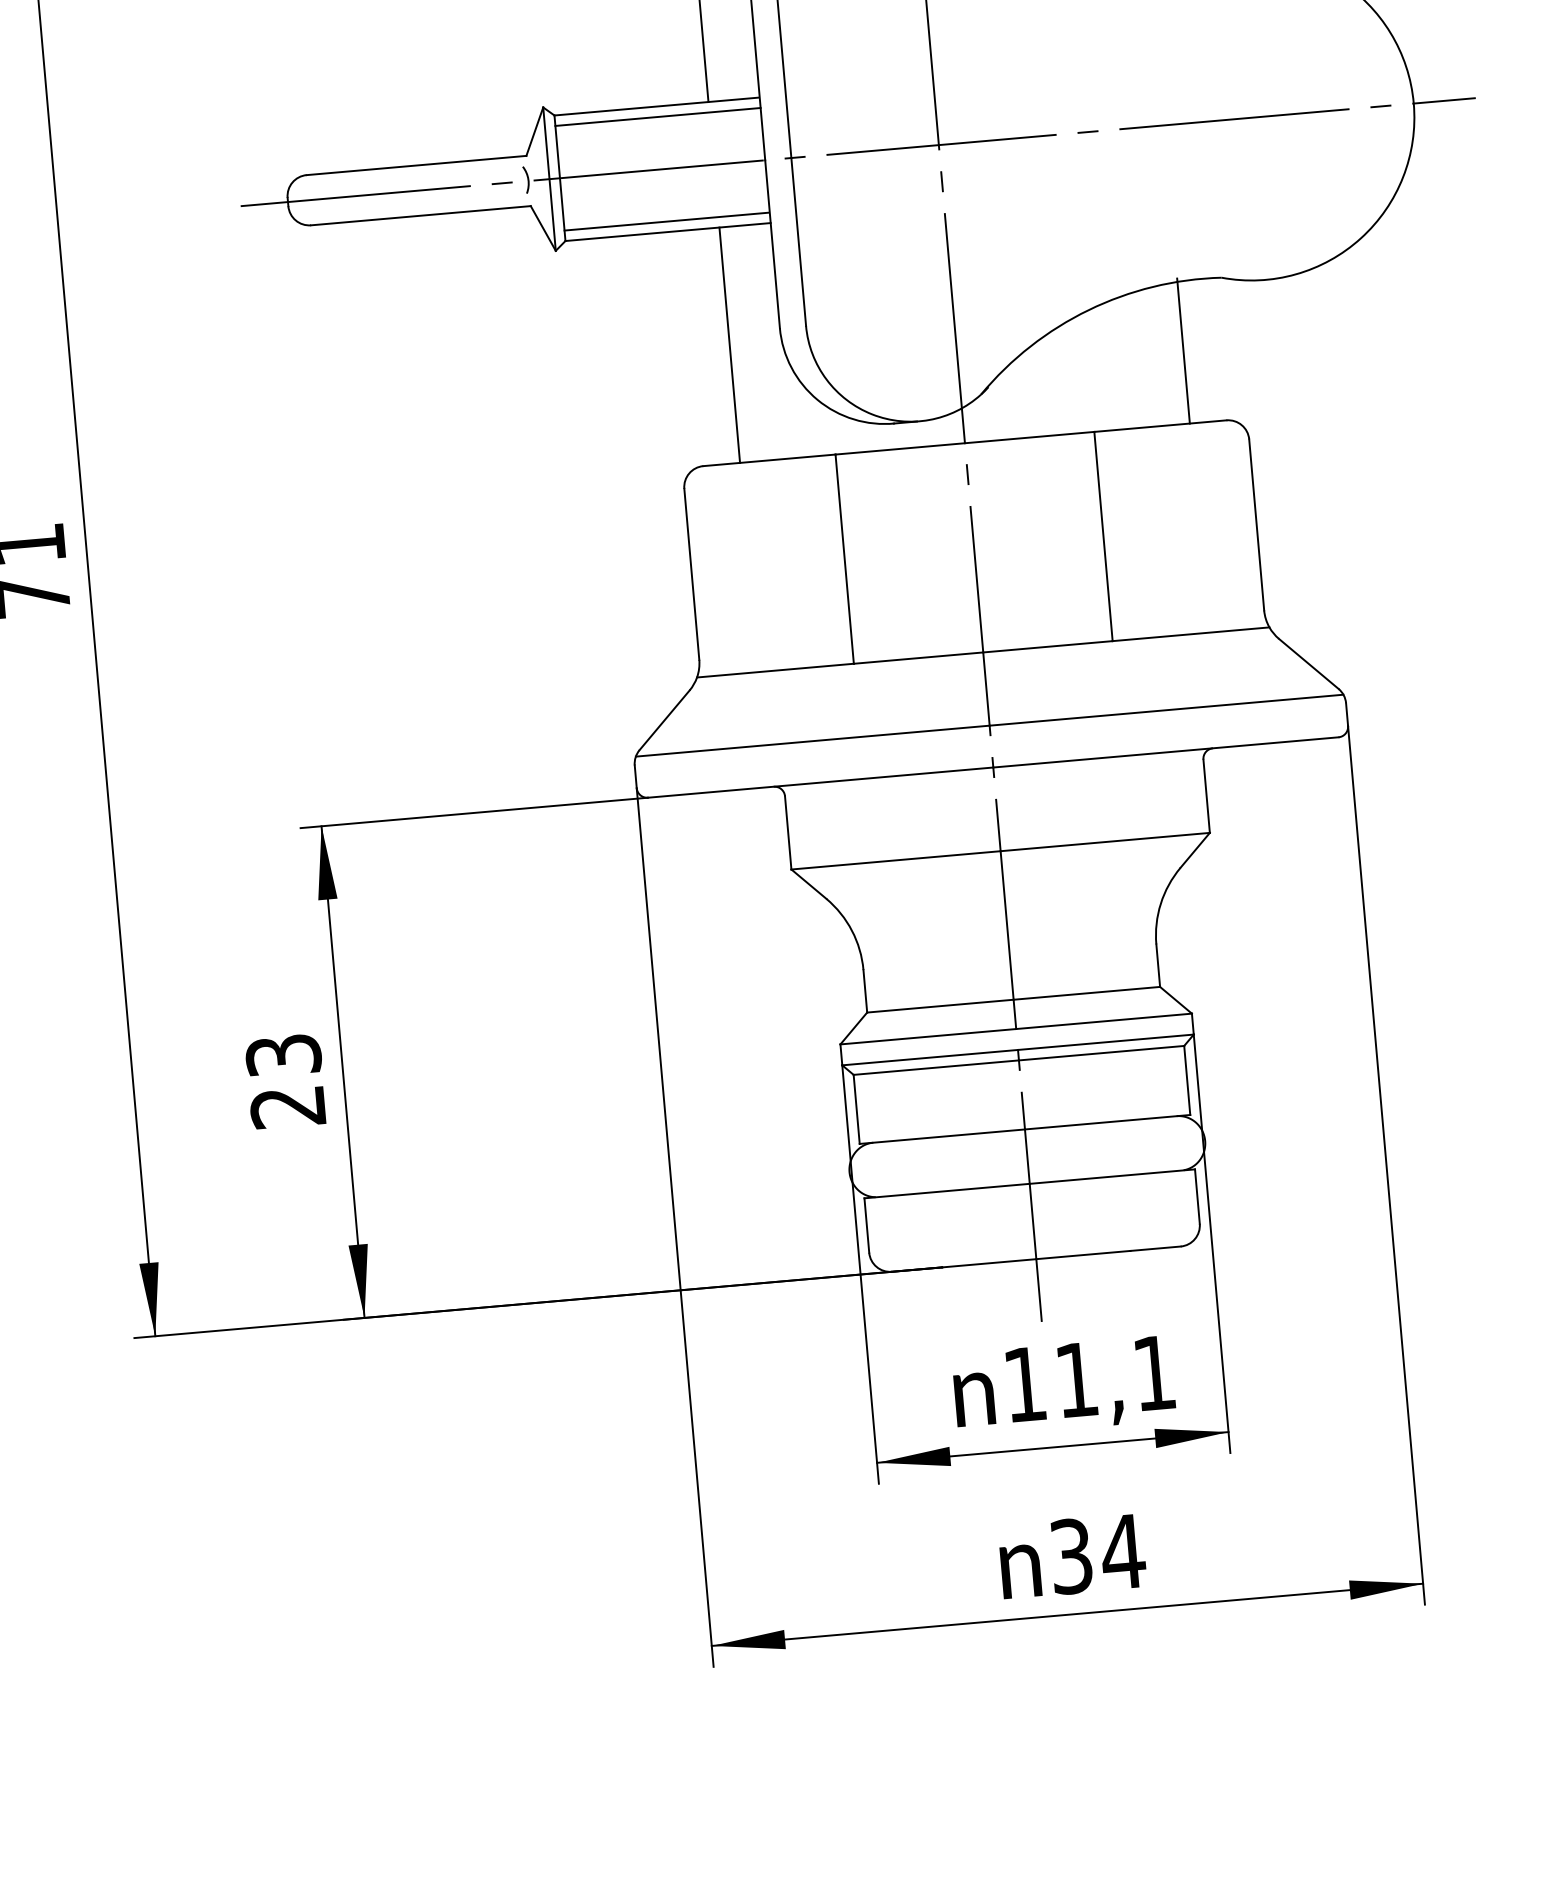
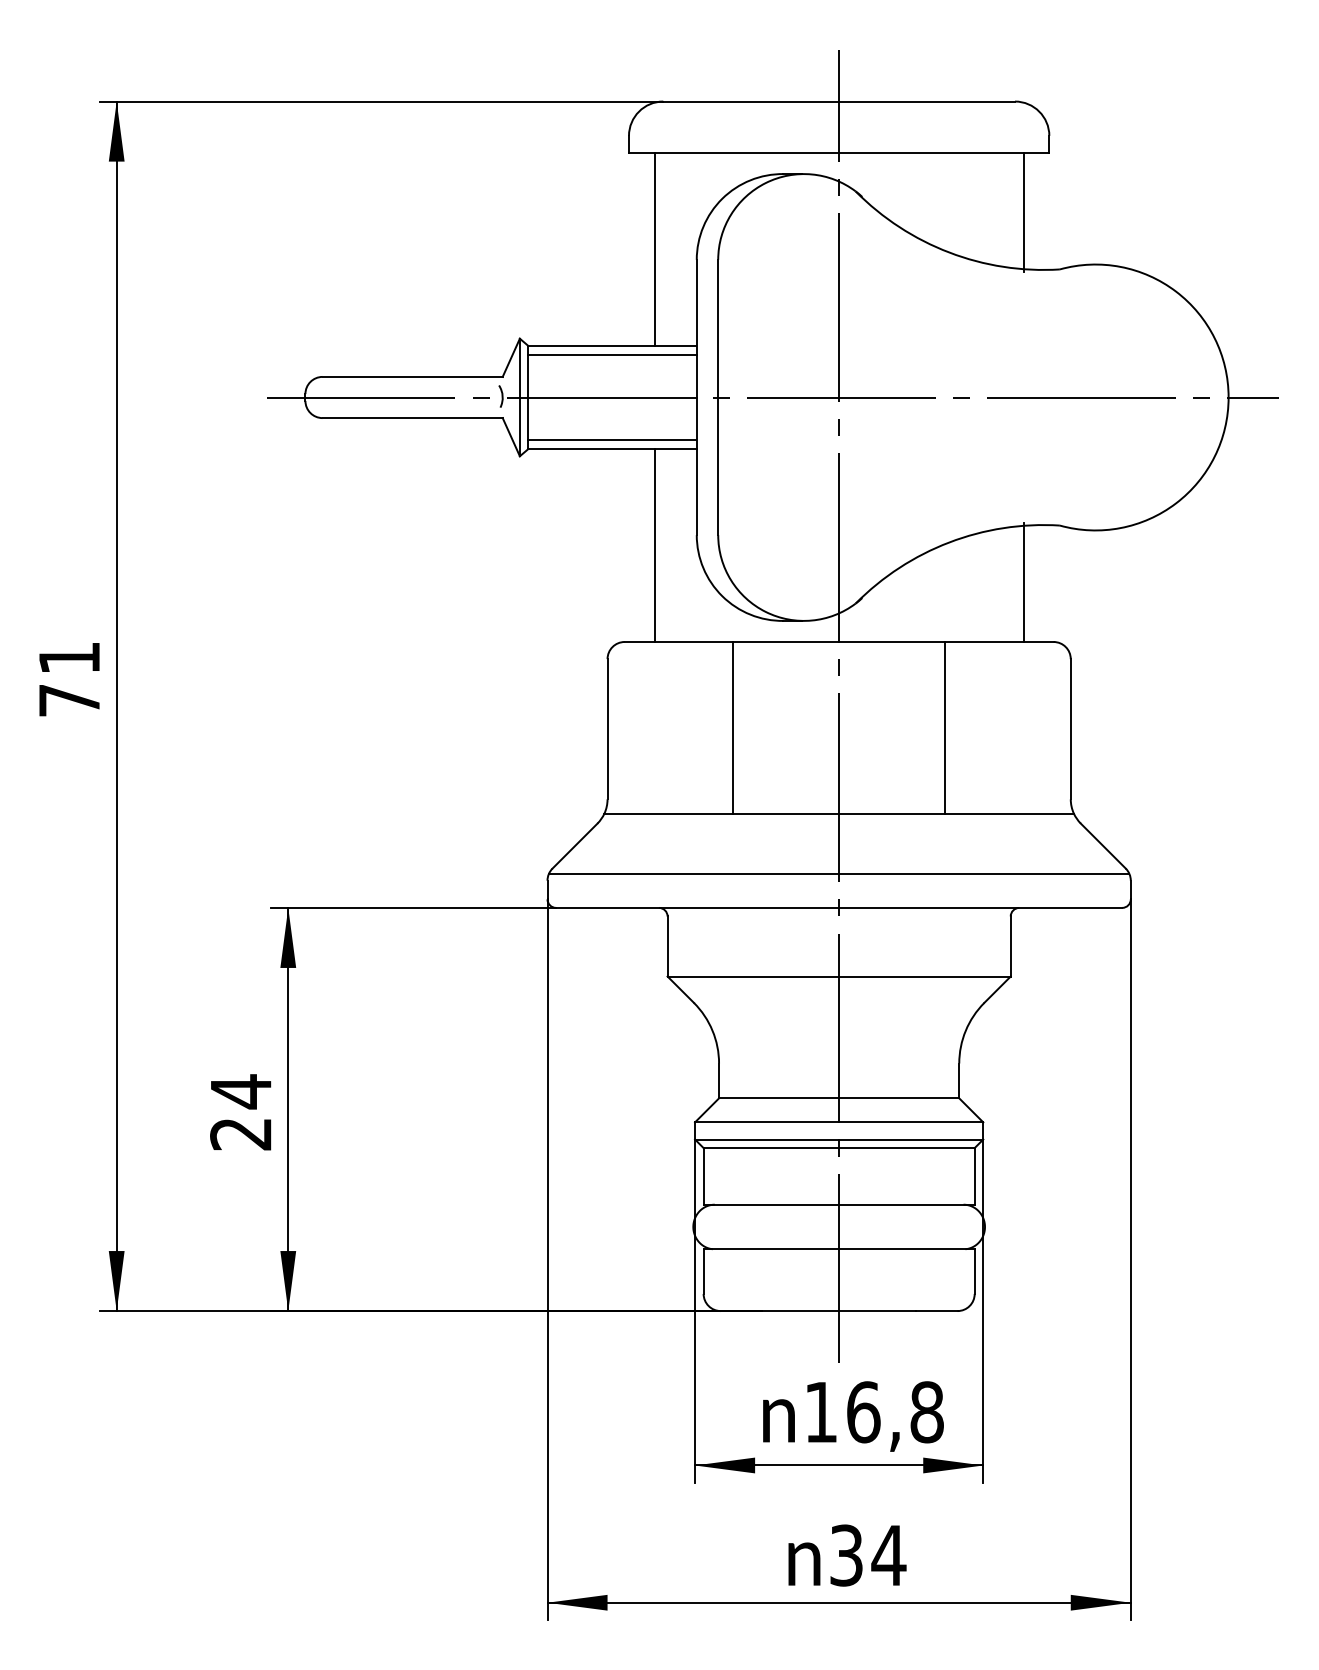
text: (284, 1055) -> (241, 1091), 23 -> 24
text: (1115, 1376) -> (895, 1412), 11,1 -> 16,8

